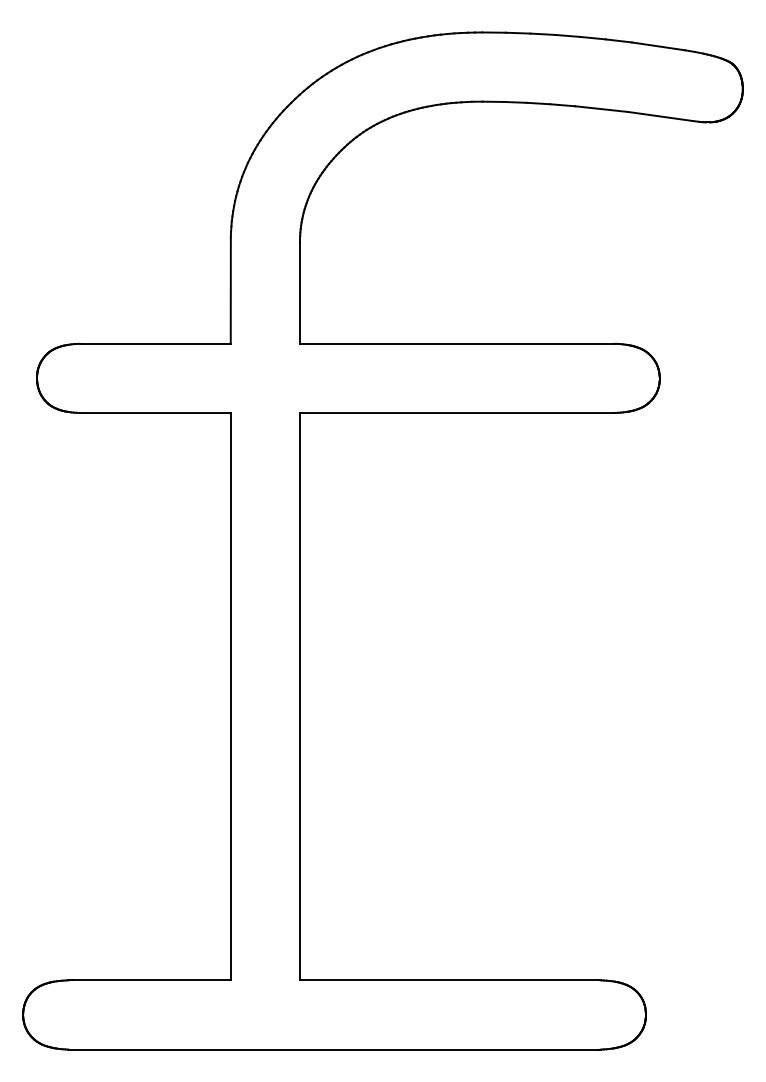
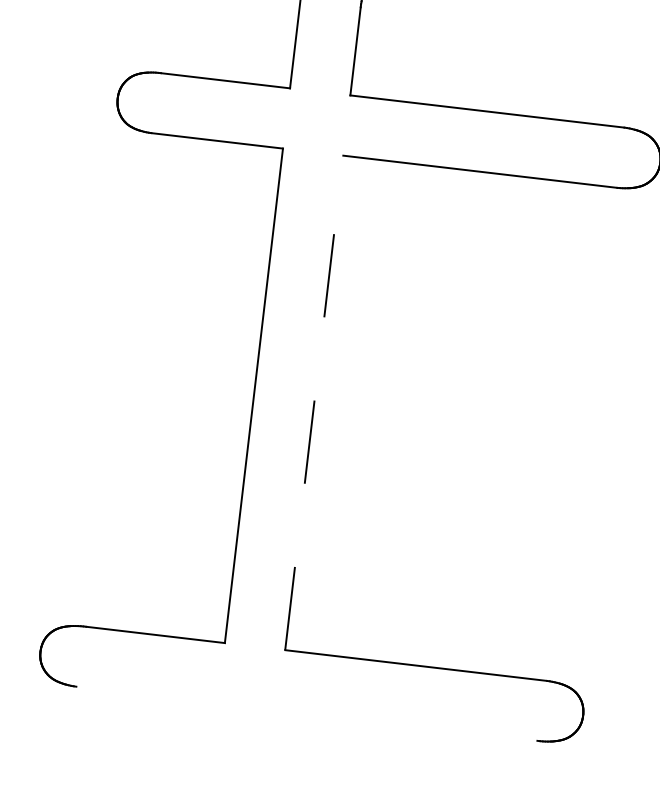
line: (299, 696) -> (313, 402), solid -> dashed
line: (332, 1049) -> (306, 713), removed

